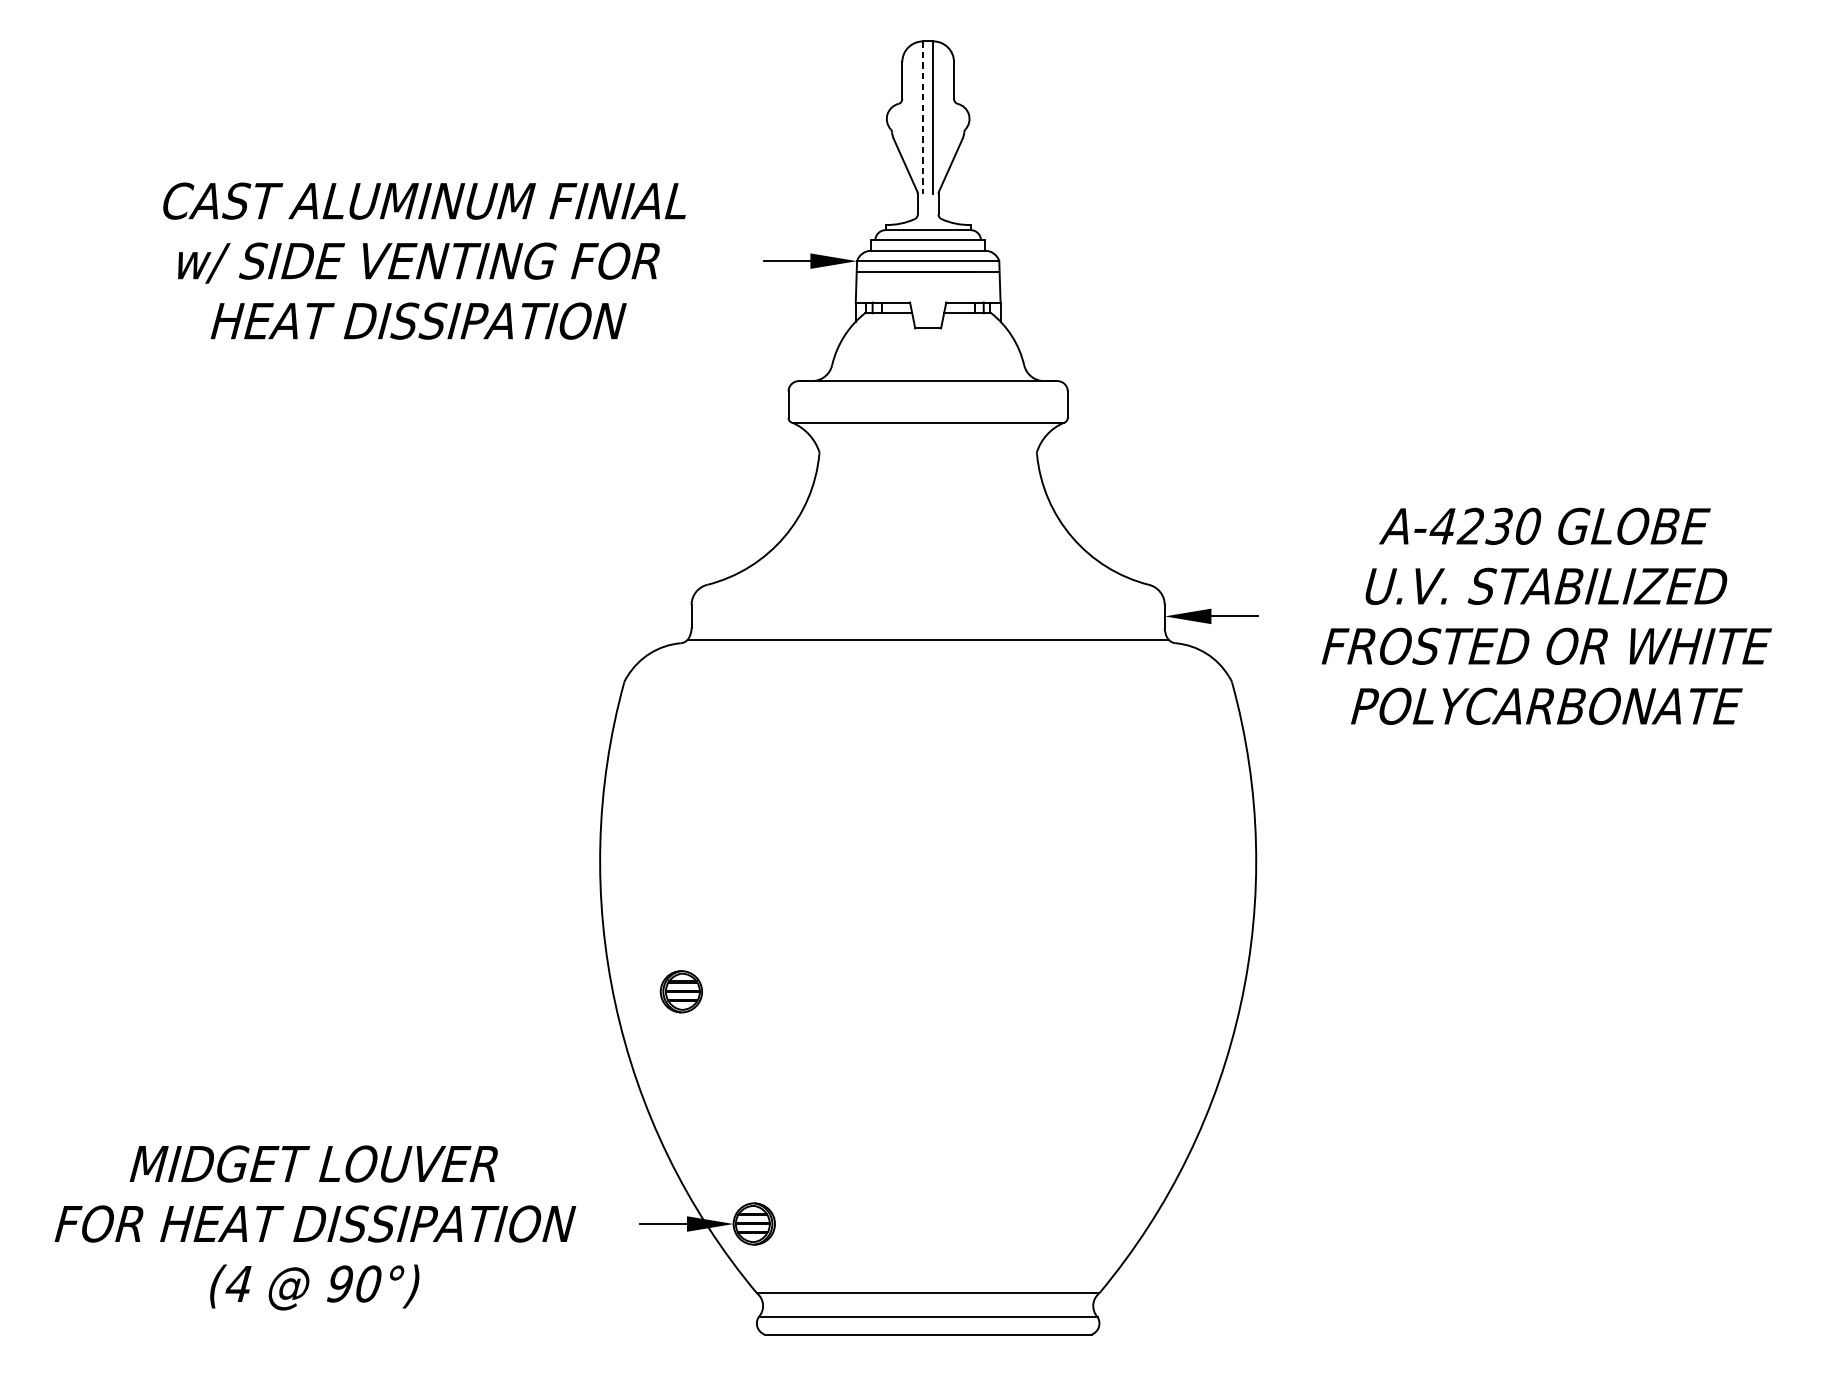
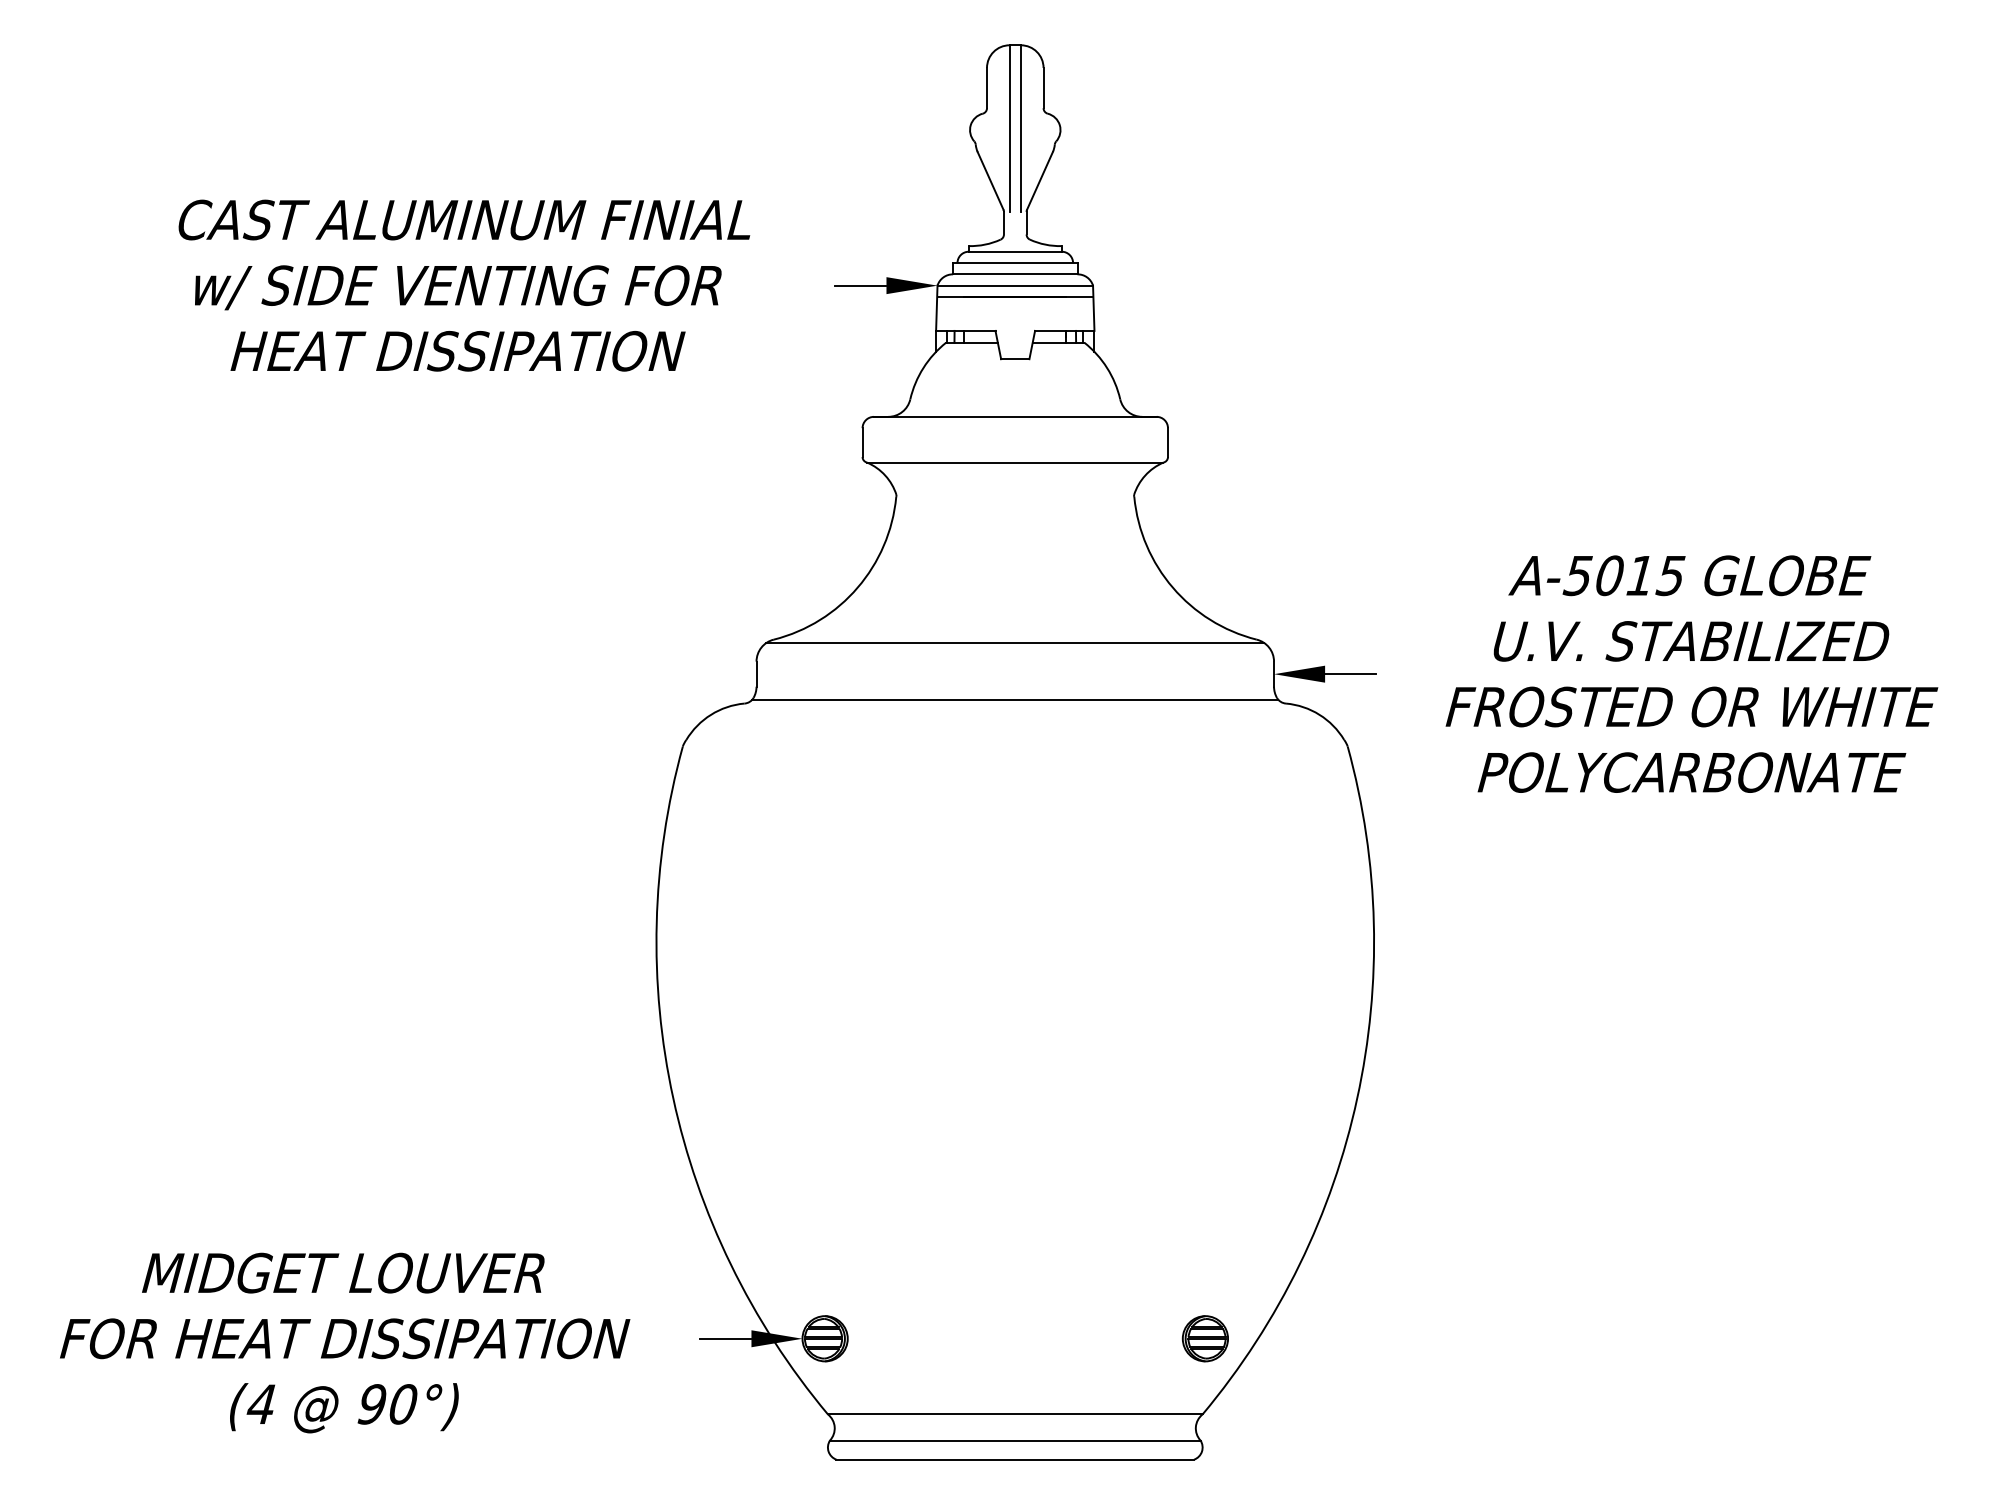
line: (922, 118) -> (1009, 129), dashed -> solid
text: (1484, 526) -> (1623, 575), A-4230 -> A-5015
line: (928, 588) -> (1015, 643), added
part: (680, 991) -> (1204, 1338), moved

